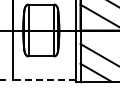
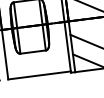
line: (44, 80) -> (39, 75), dashed -> solid

